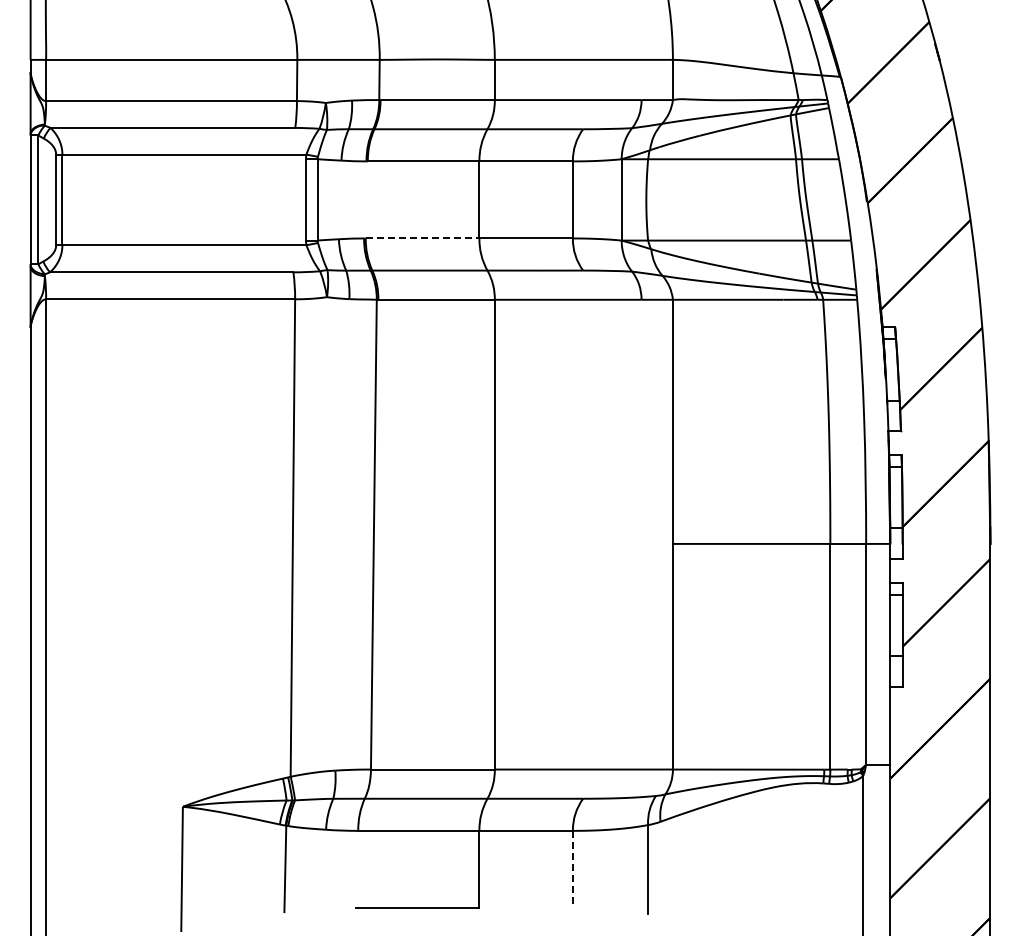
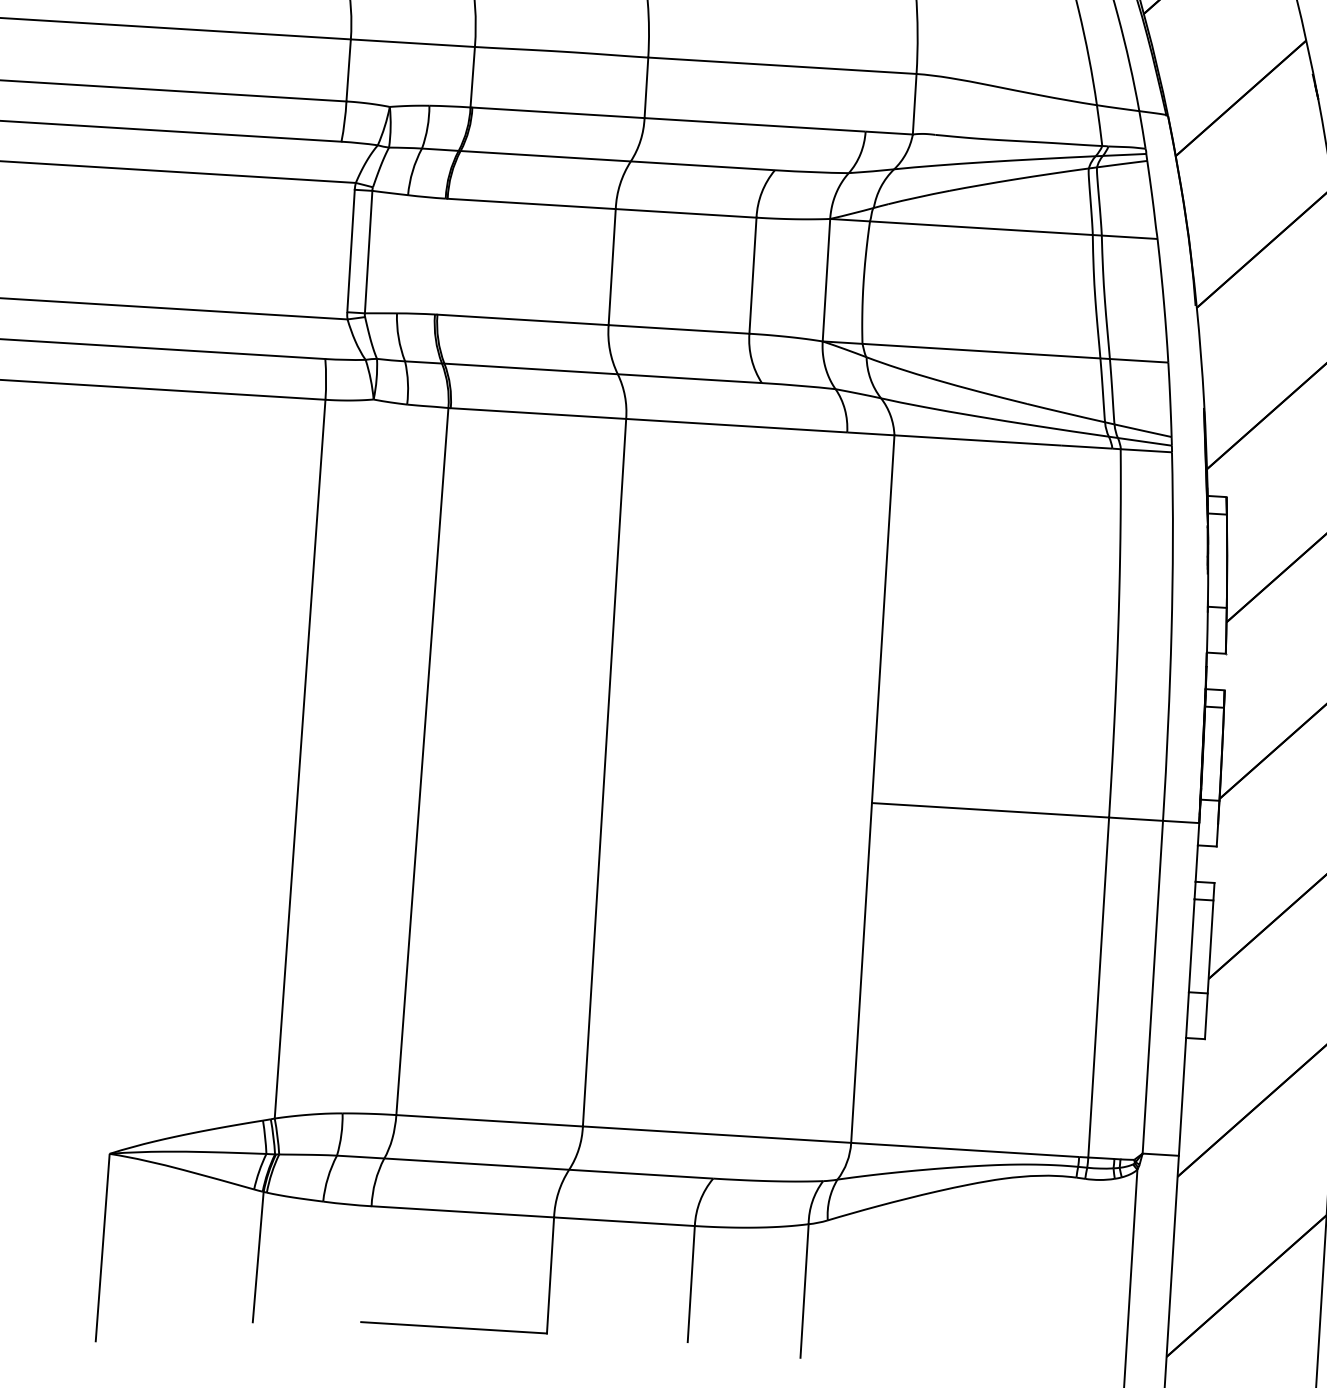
line: (422, 238) -> (522, 319), dashed -> solid
line: (572, 869) -> (690, 1284), dashed -> solid

